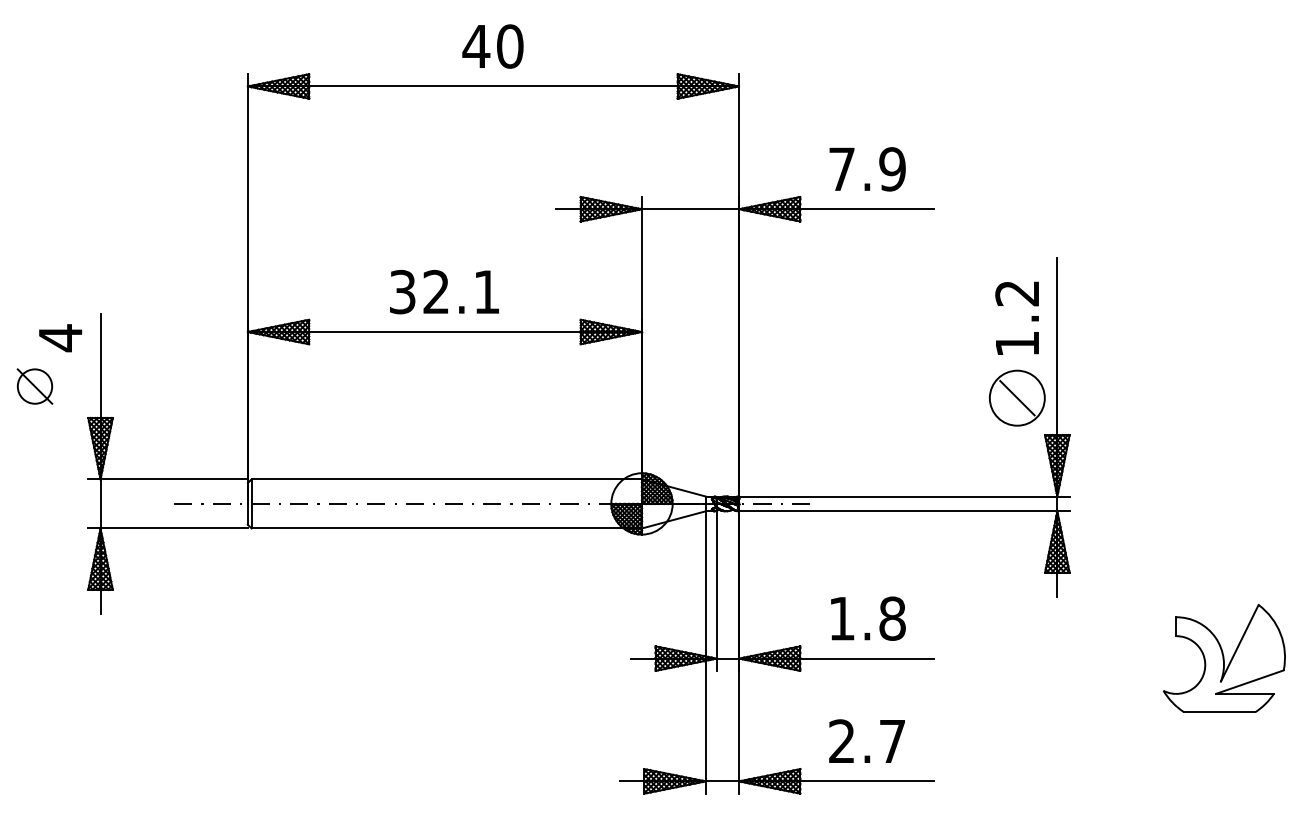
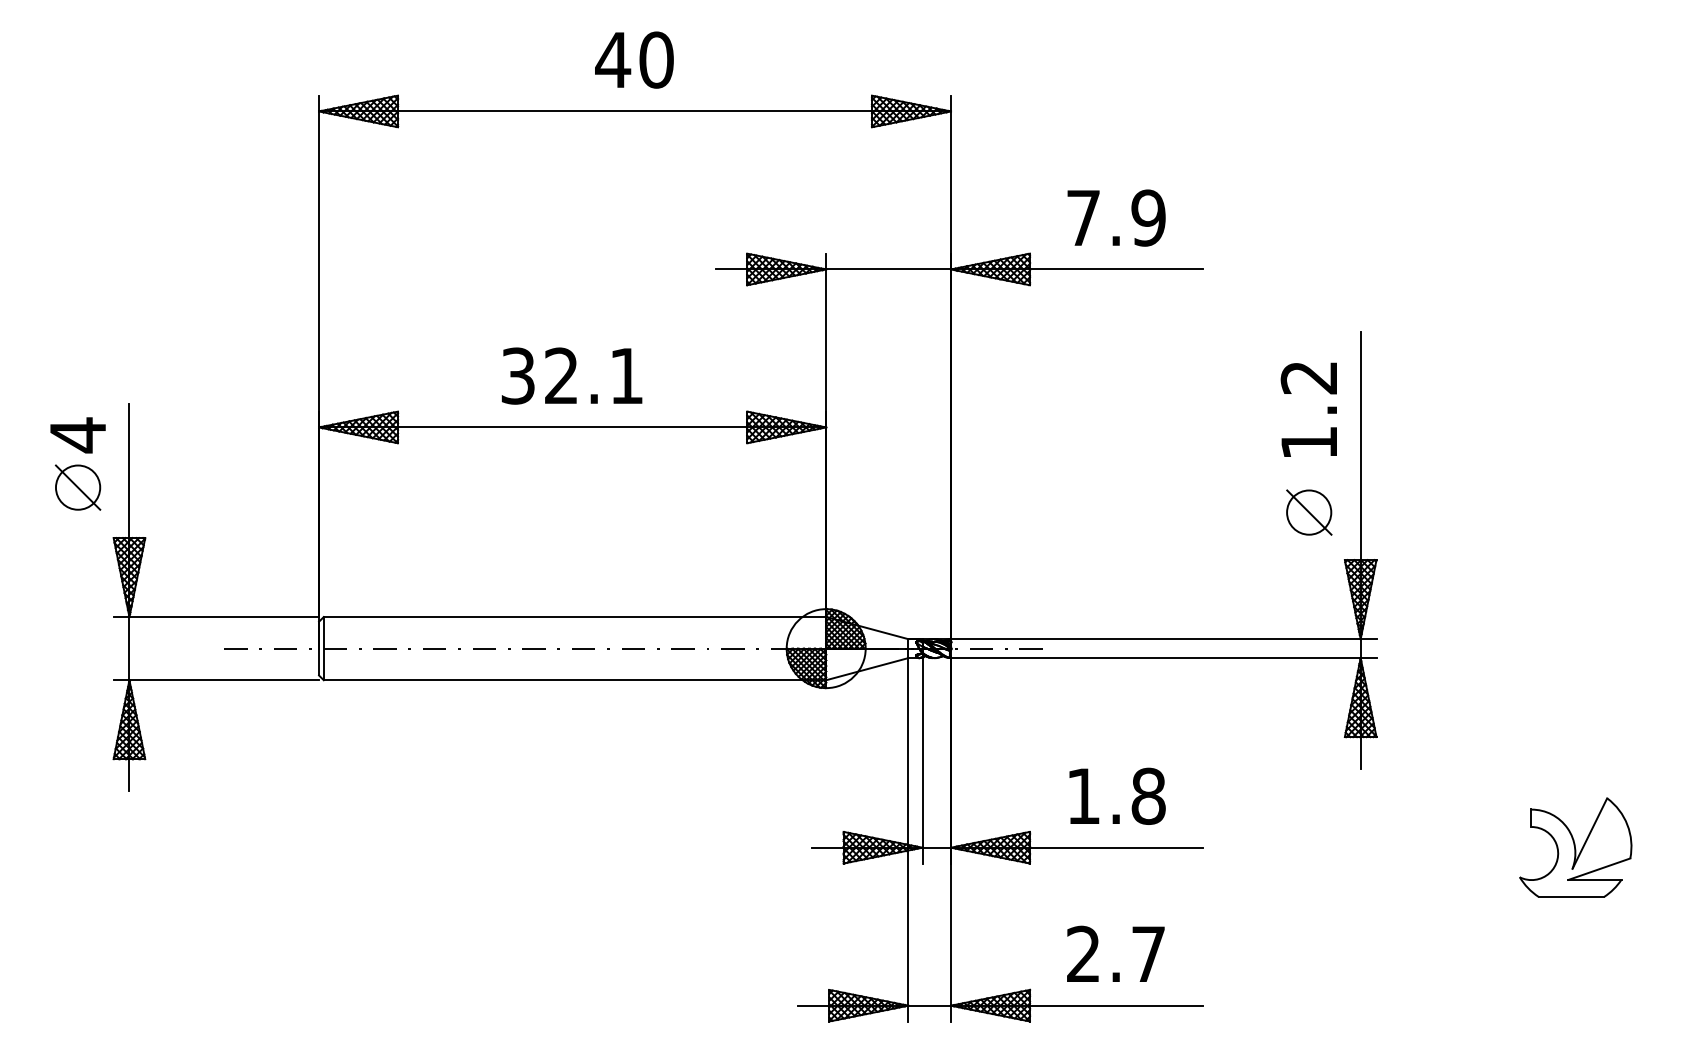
part: (34, 386) -> (77, 487), moved
circle: (1017, 398) -> (1309, 512), size x0.62
part: (1224, 658) -> (1575, 847), size x0.71

